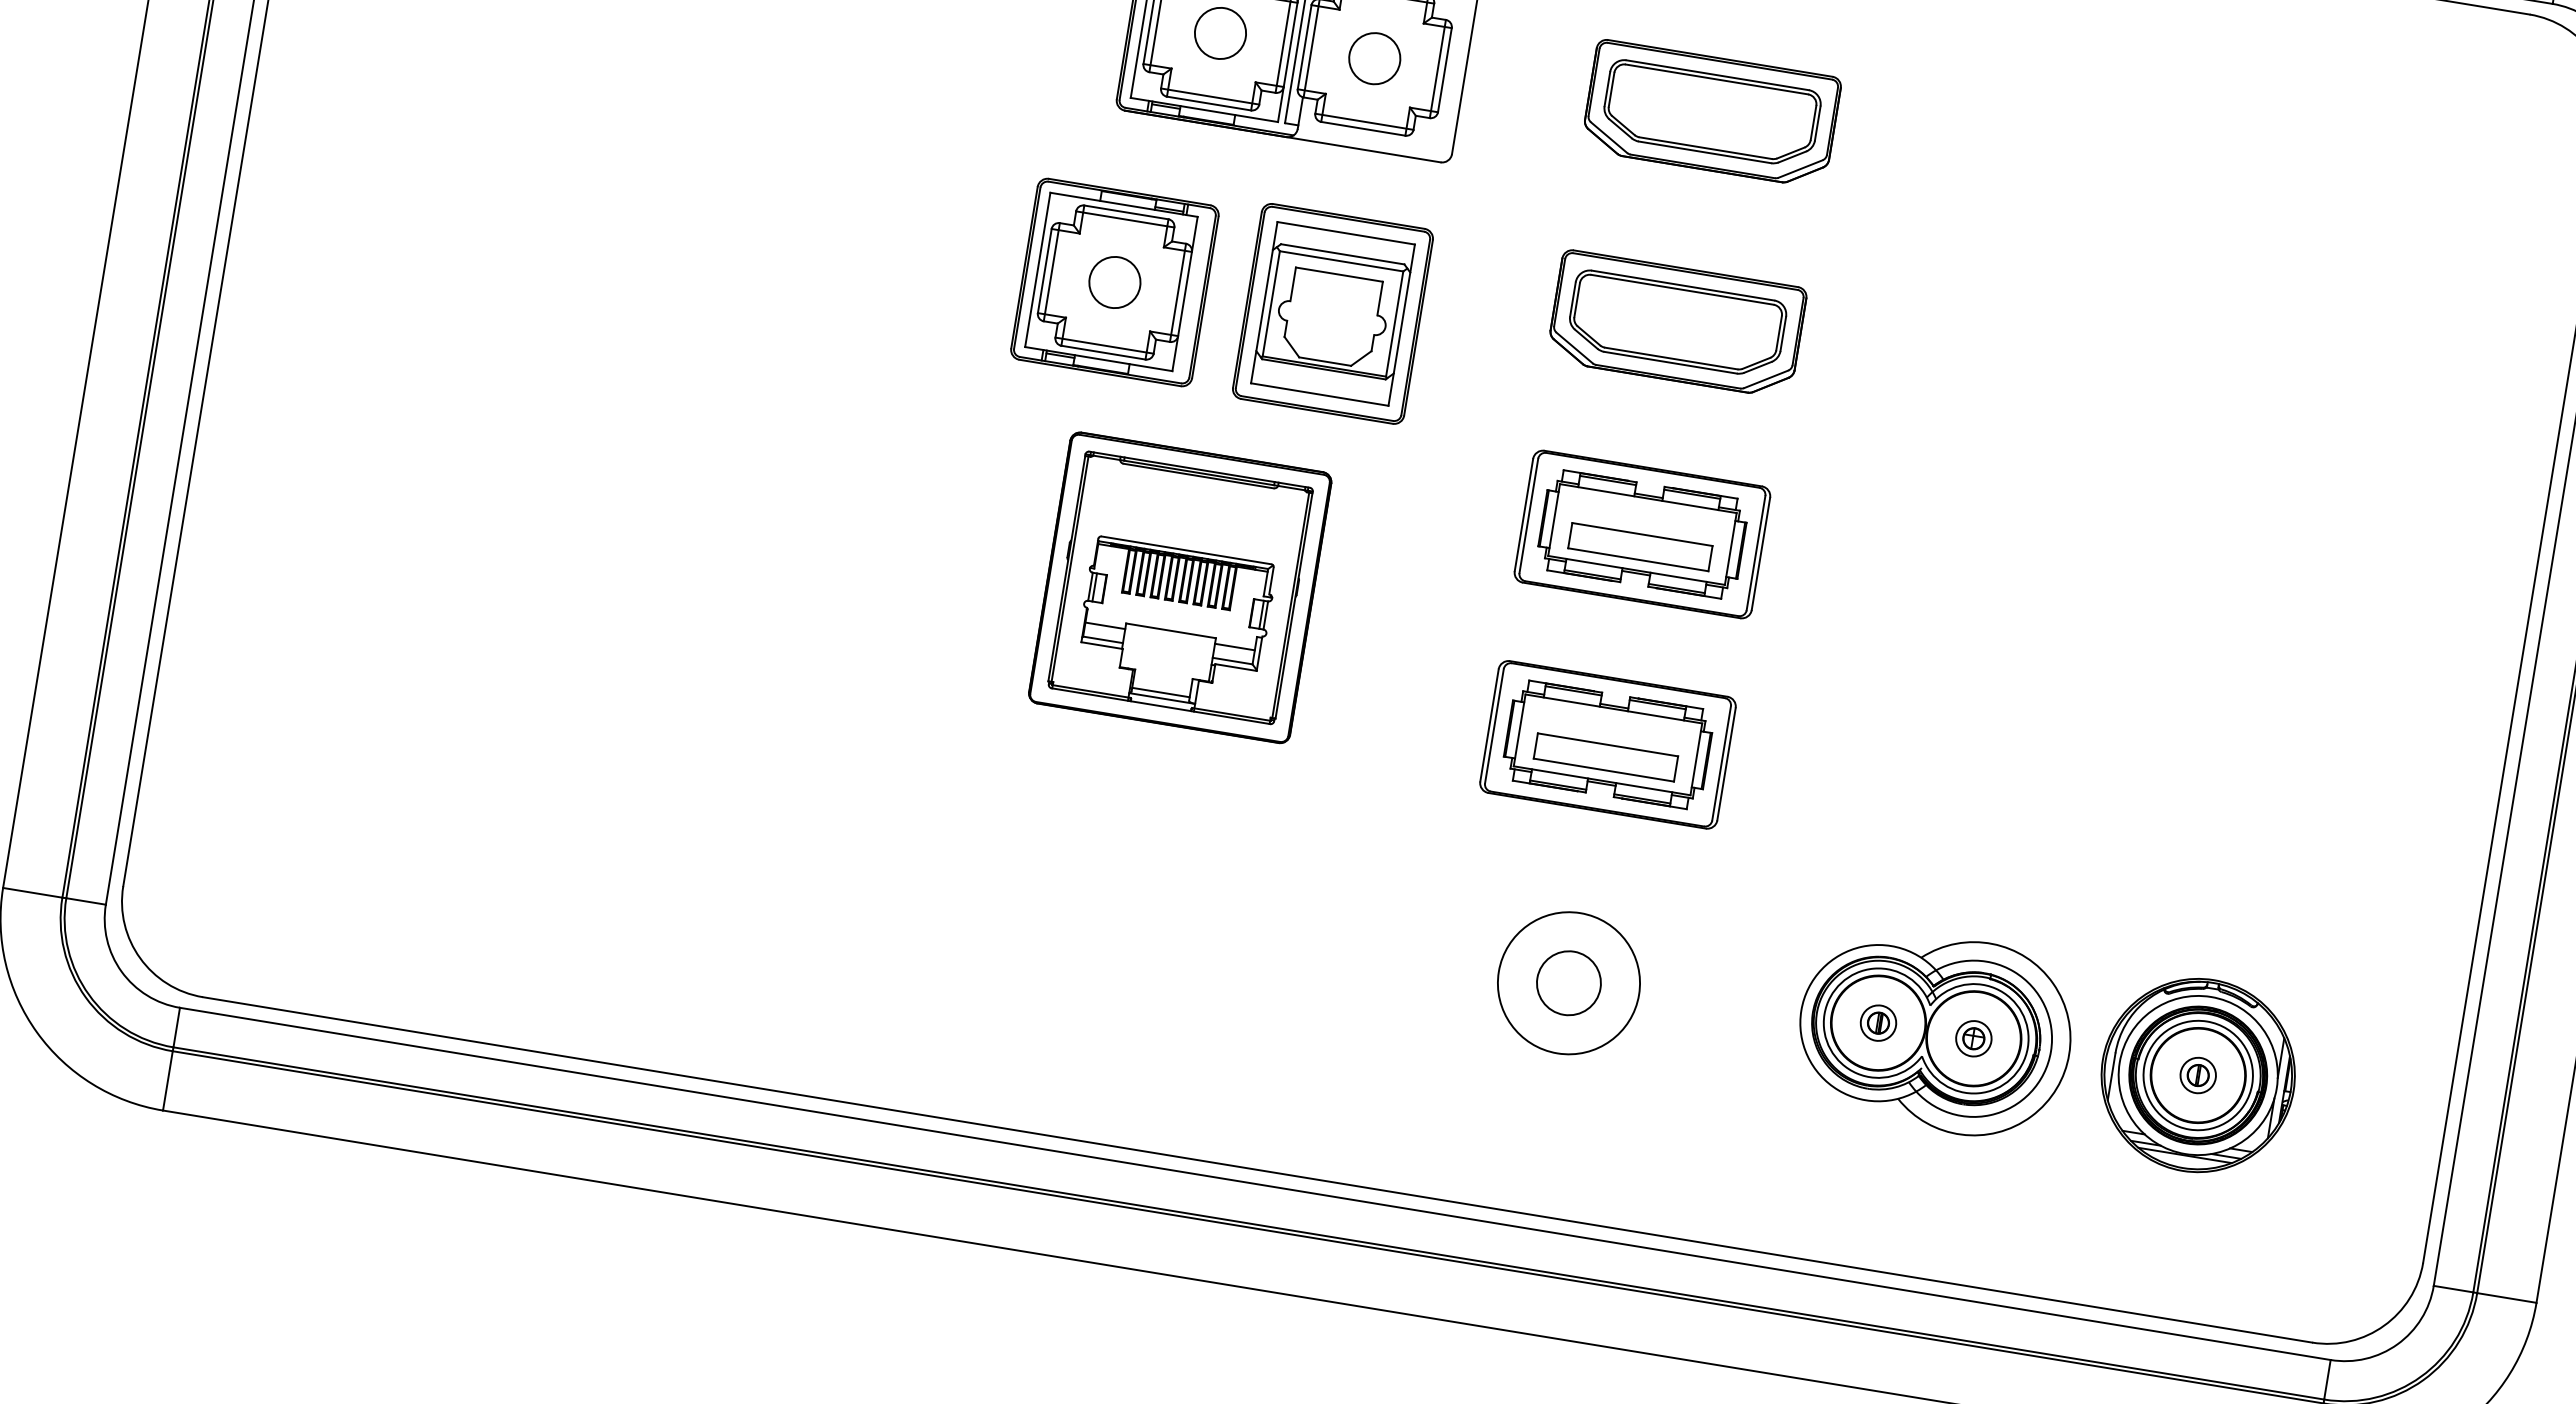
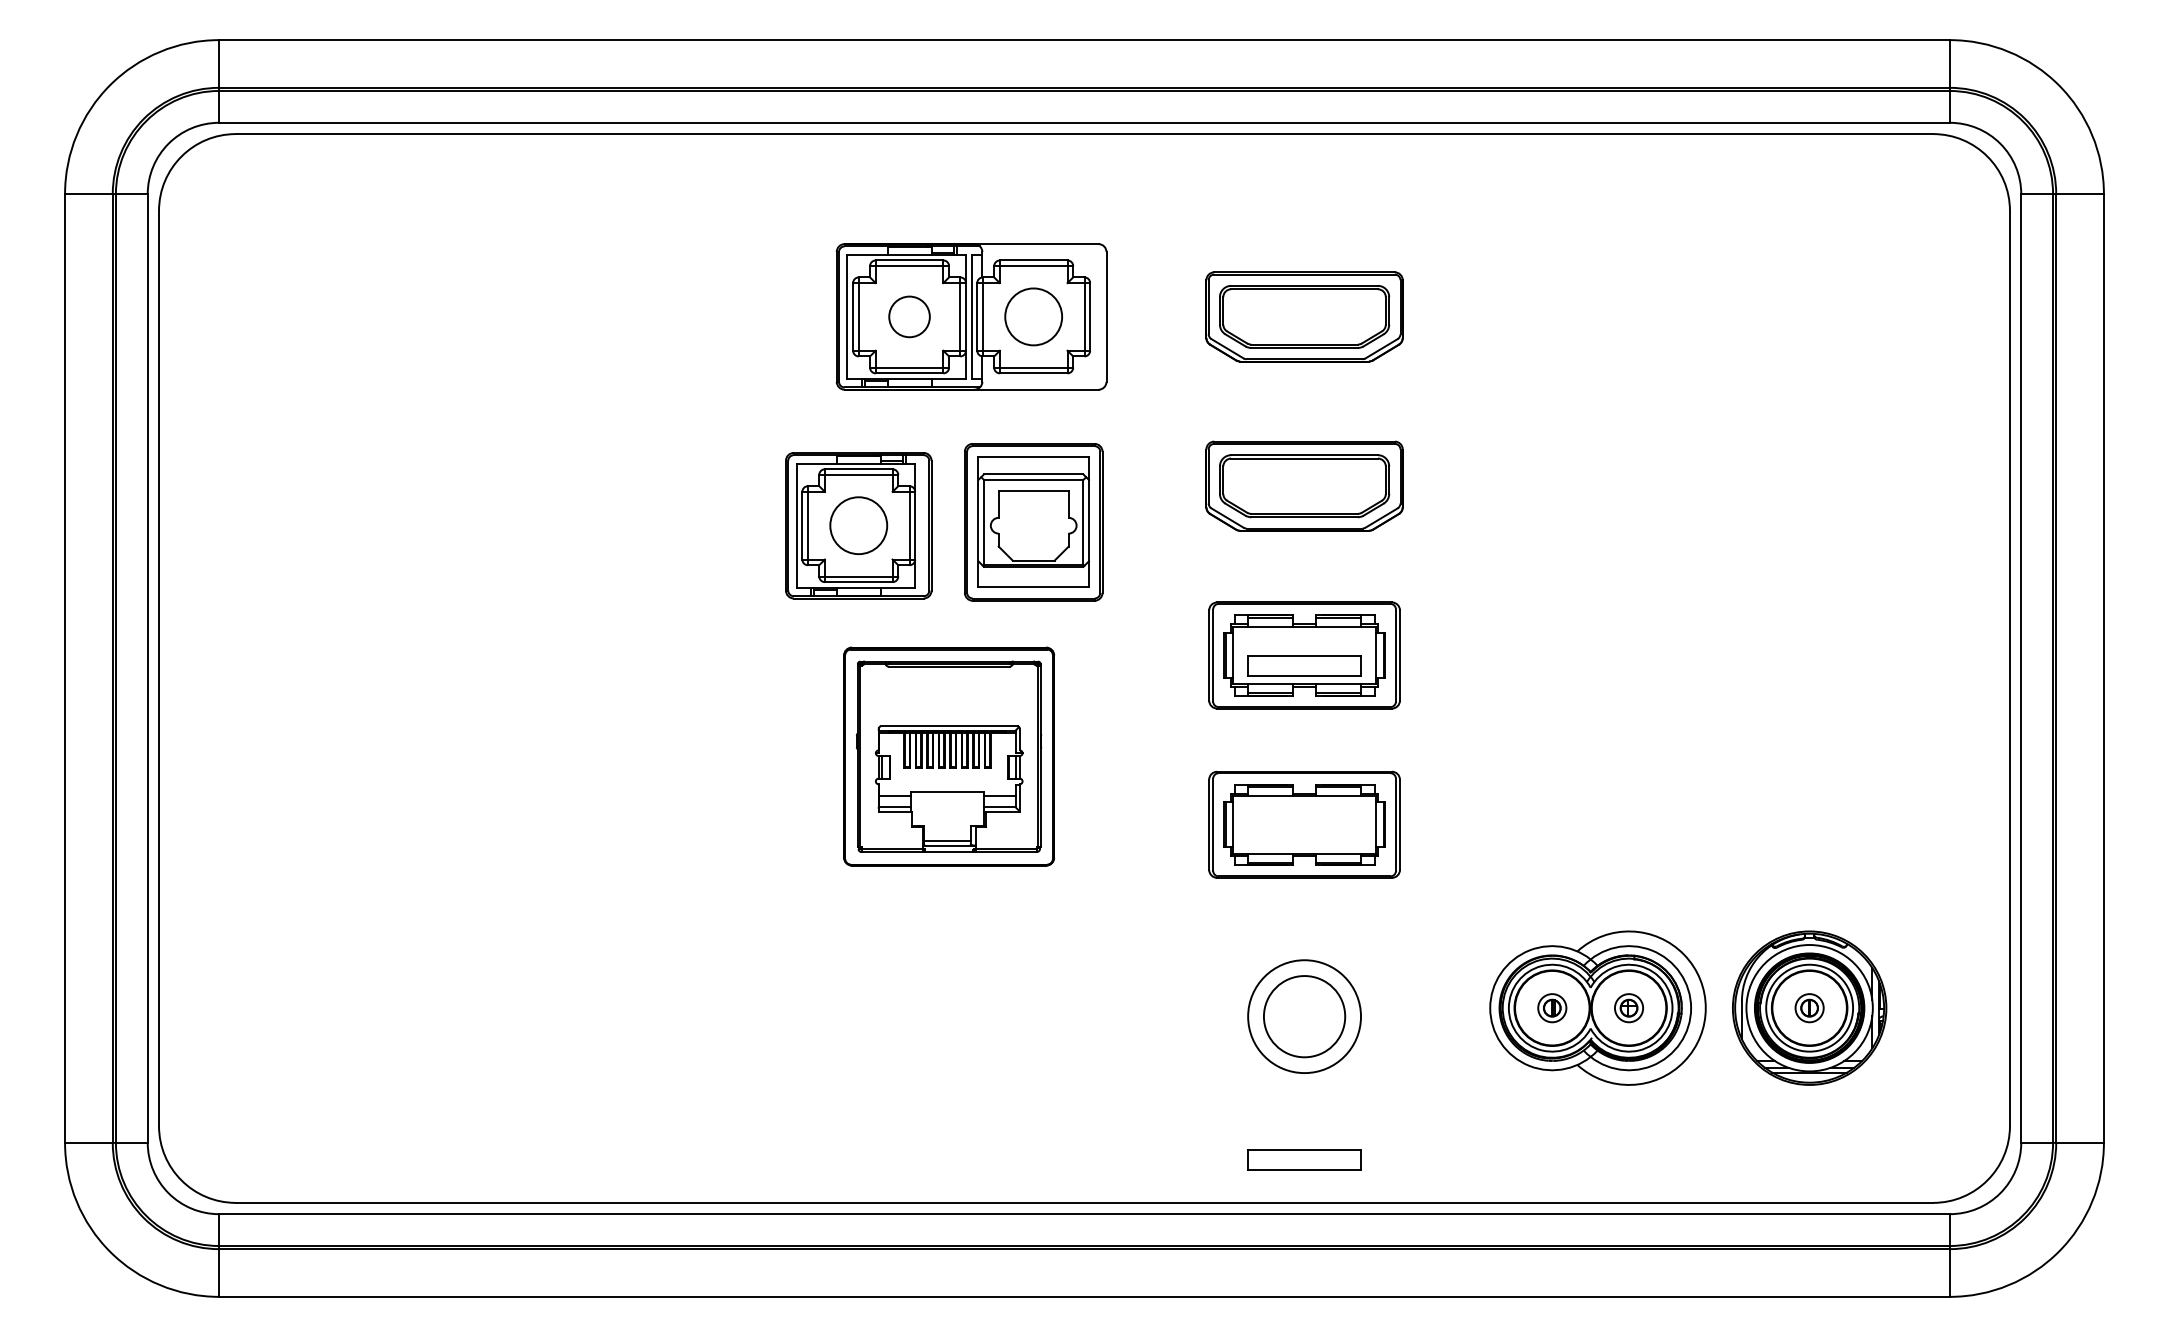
circle: (1374, 58) -> (1033, 316), size x1.4
circle: (1114, 282) -> (858, 525), size x1.4
part: (1605, 756) -> (1304, 1159), moved
circle: (1568, 983) -> (1304, 1016), size x1.6

